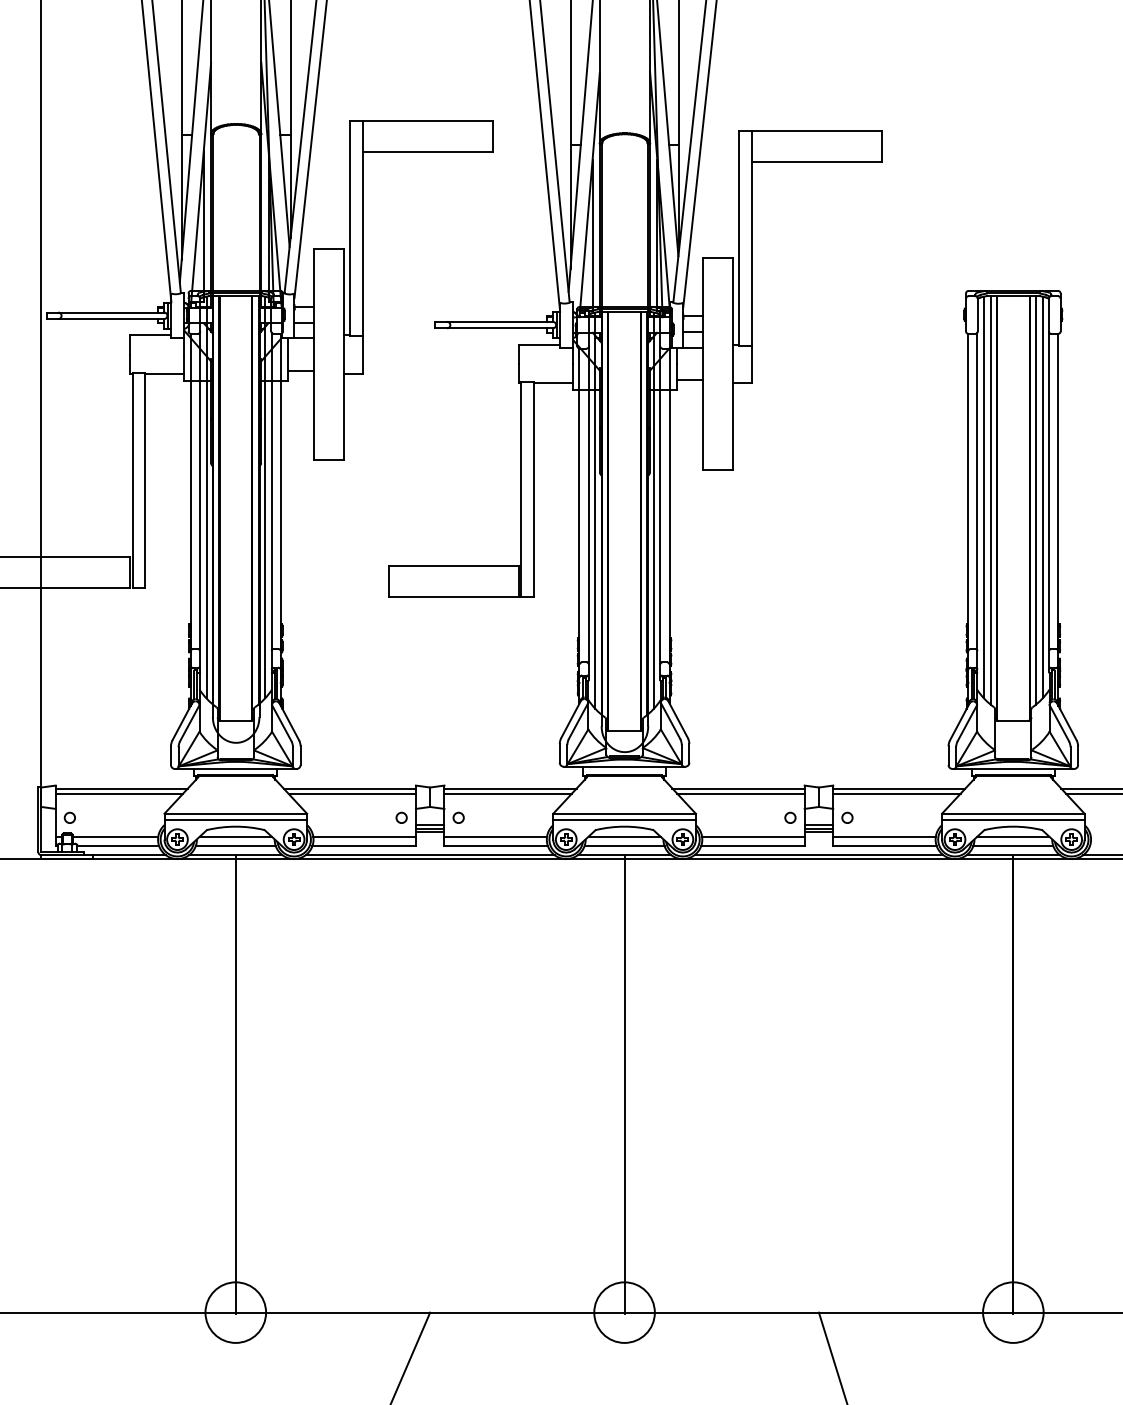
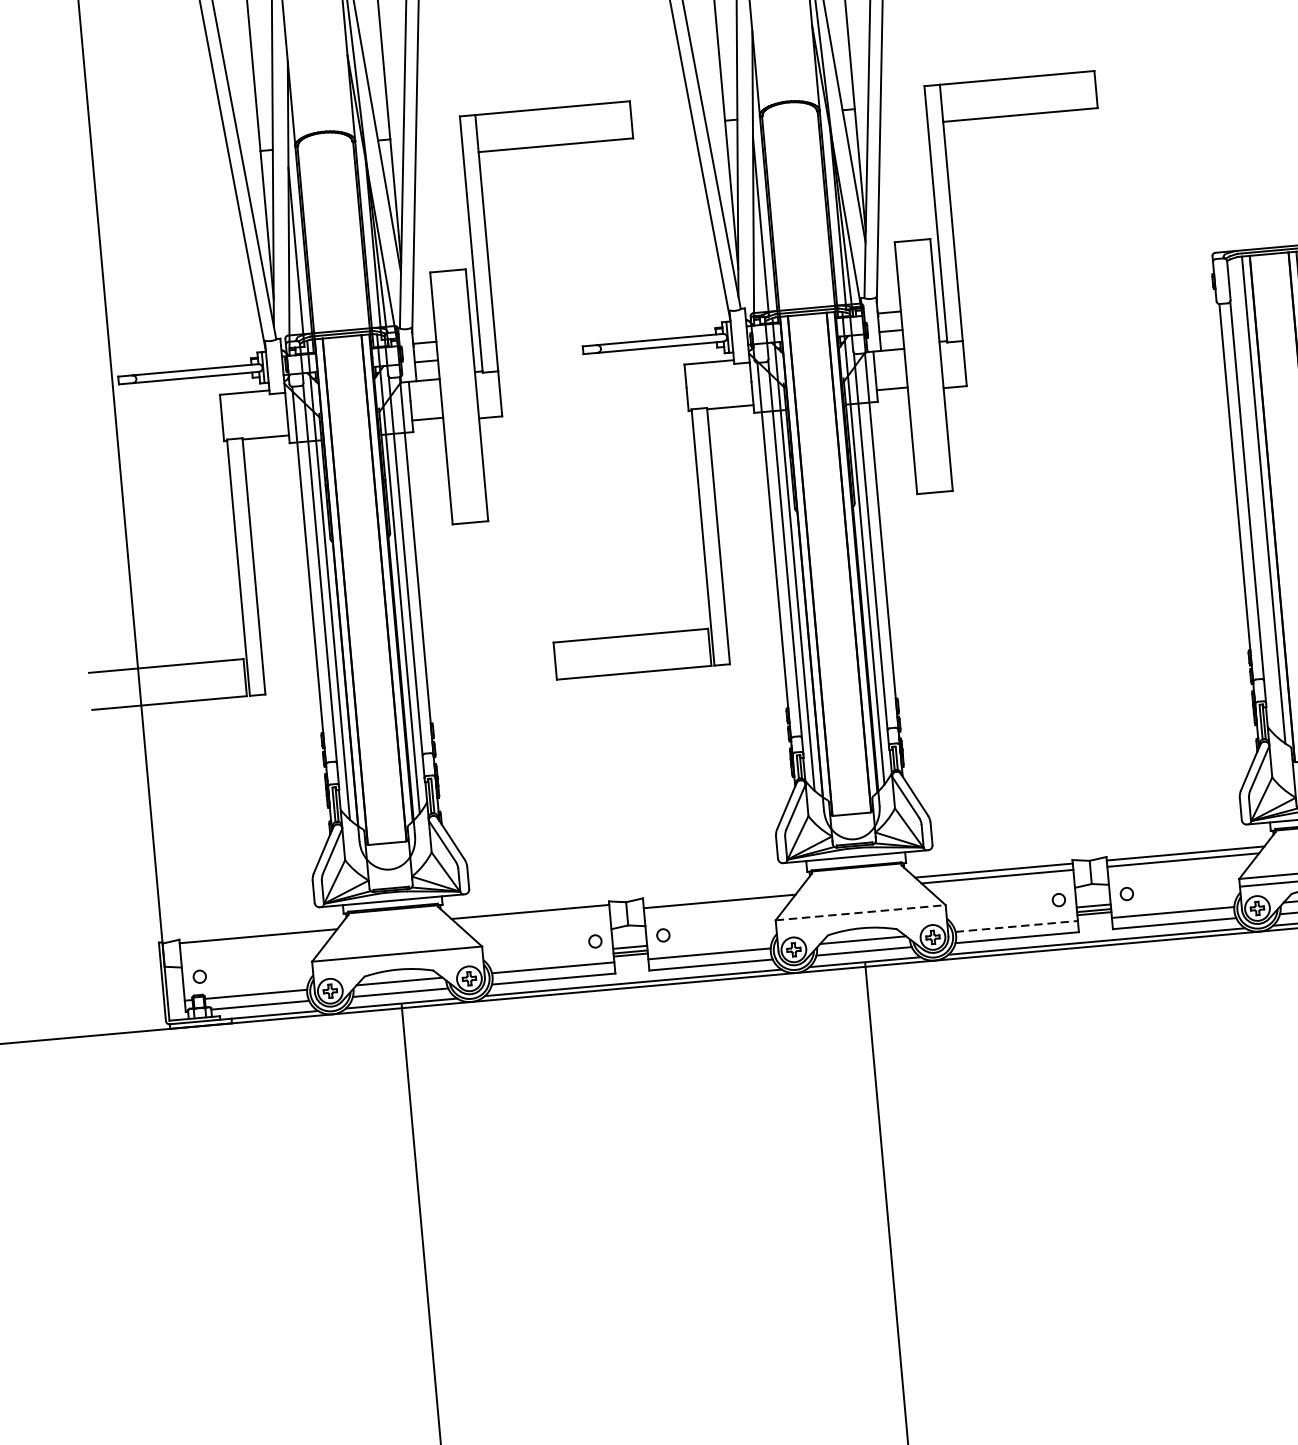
line: (984, 497) -> (1256, 497), removed
line: (510, 788) -> (722, 894), removed
line: (118, 793) -> (255, 942), removed
line: (351, 793) -> (532, 917), removed
line: (625, 813) -> (861, 912), solid -> dashed
line: (235, 820) -> (397, 962), removed
line: (624, 820) -> (861, 920), removed
line: (753, 836) -> (1016, 926), solid -> dashed

